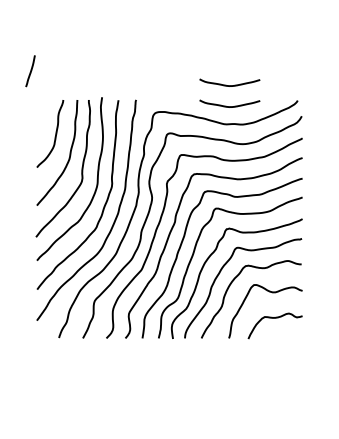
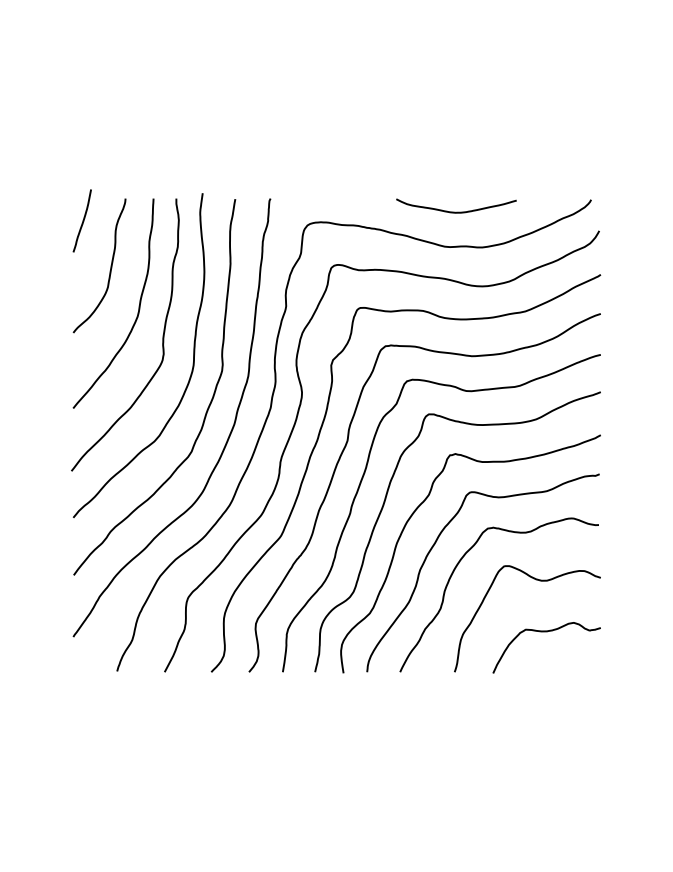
line: (30, 71) -> (82, 221), moved
curve: (229, 85) -> (455, 169), removed

